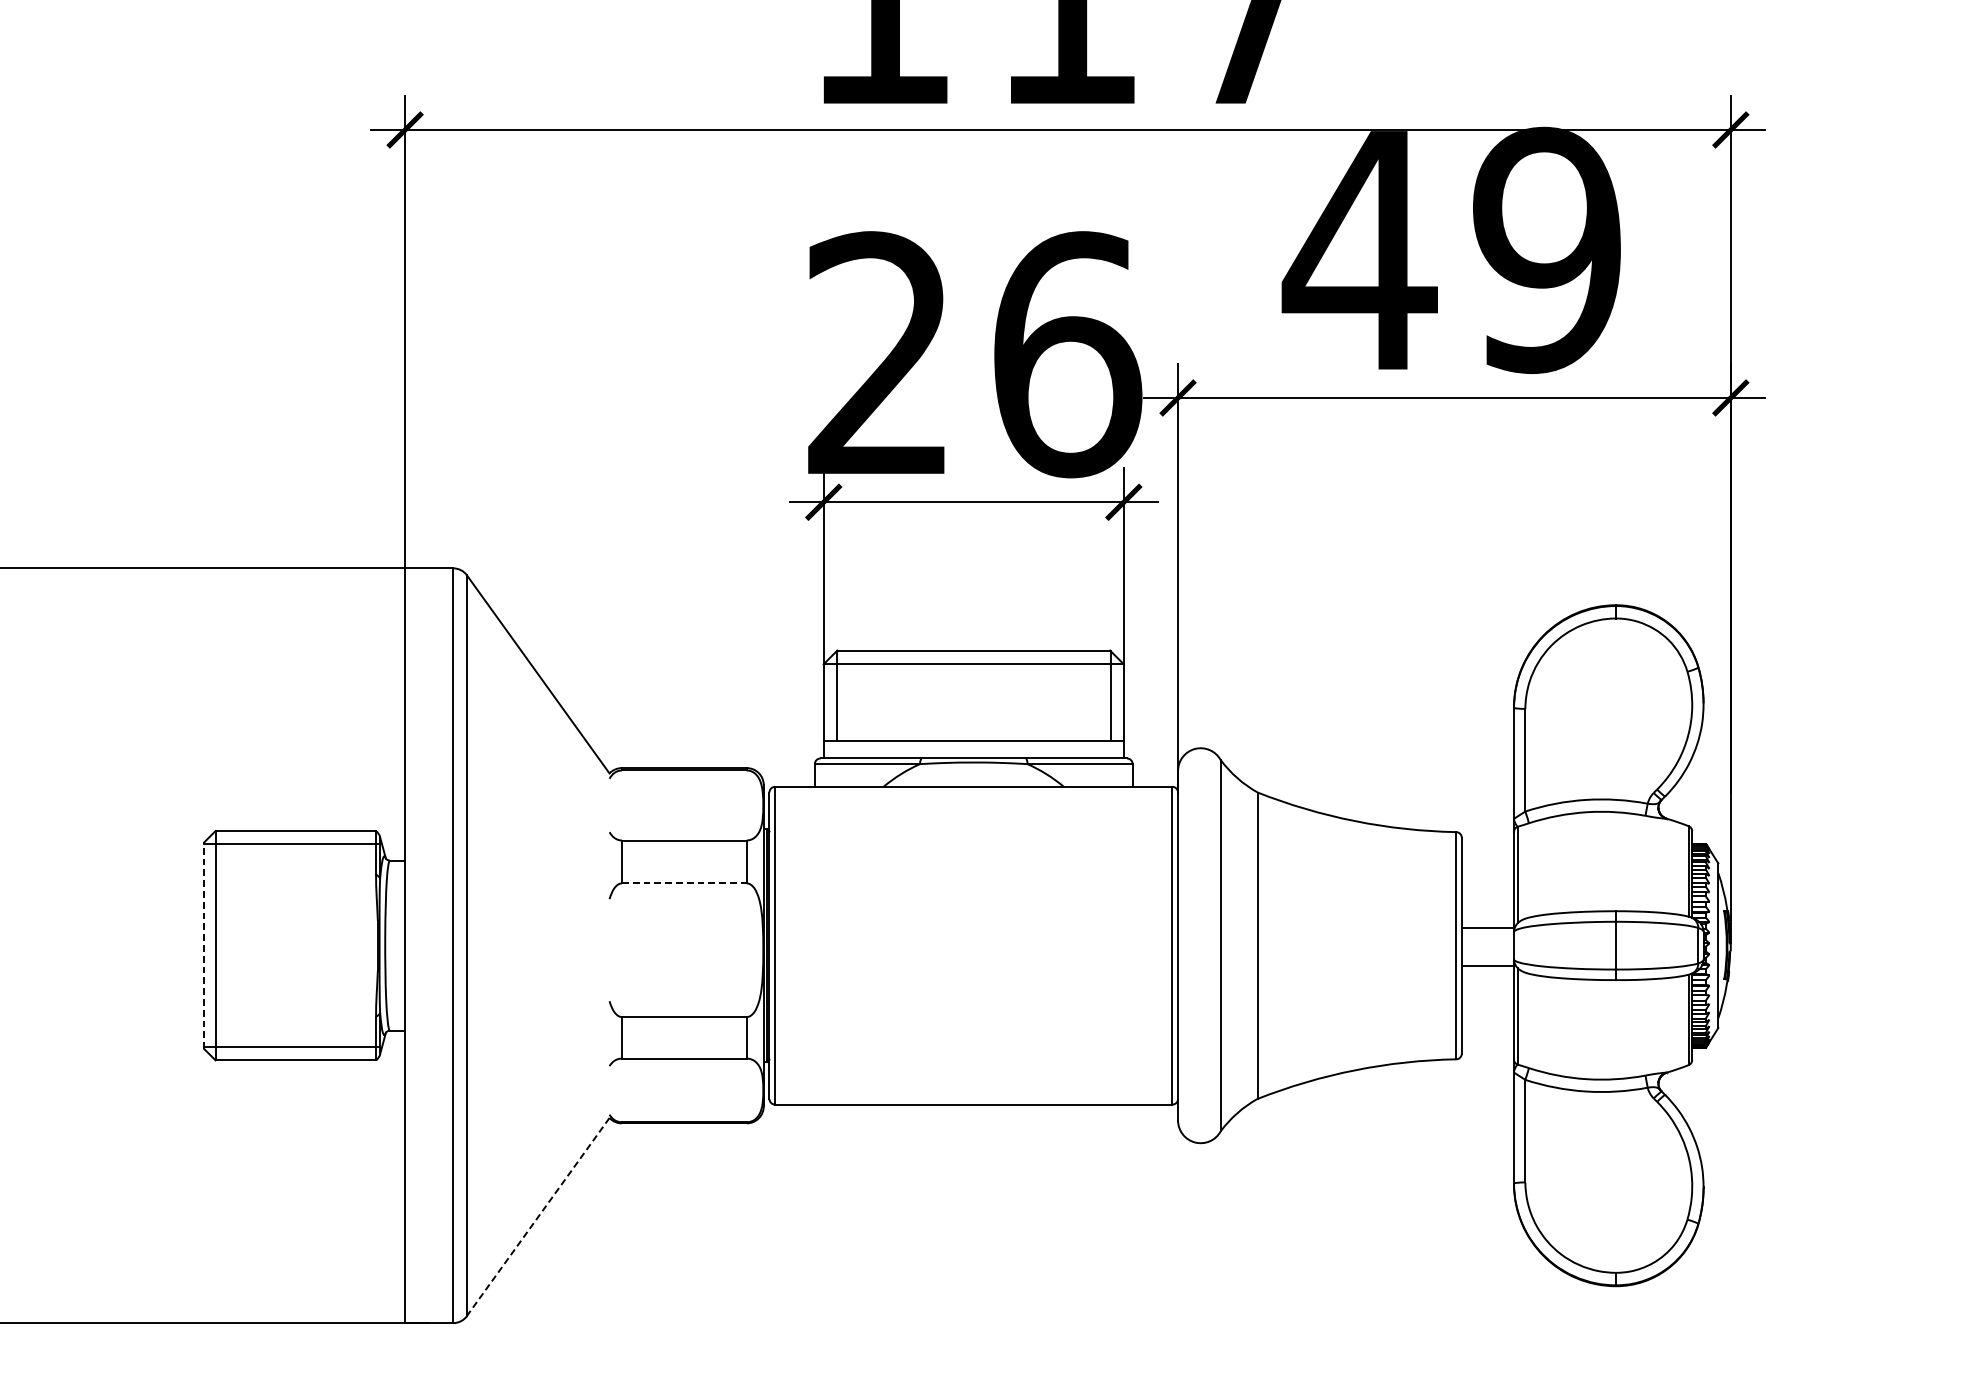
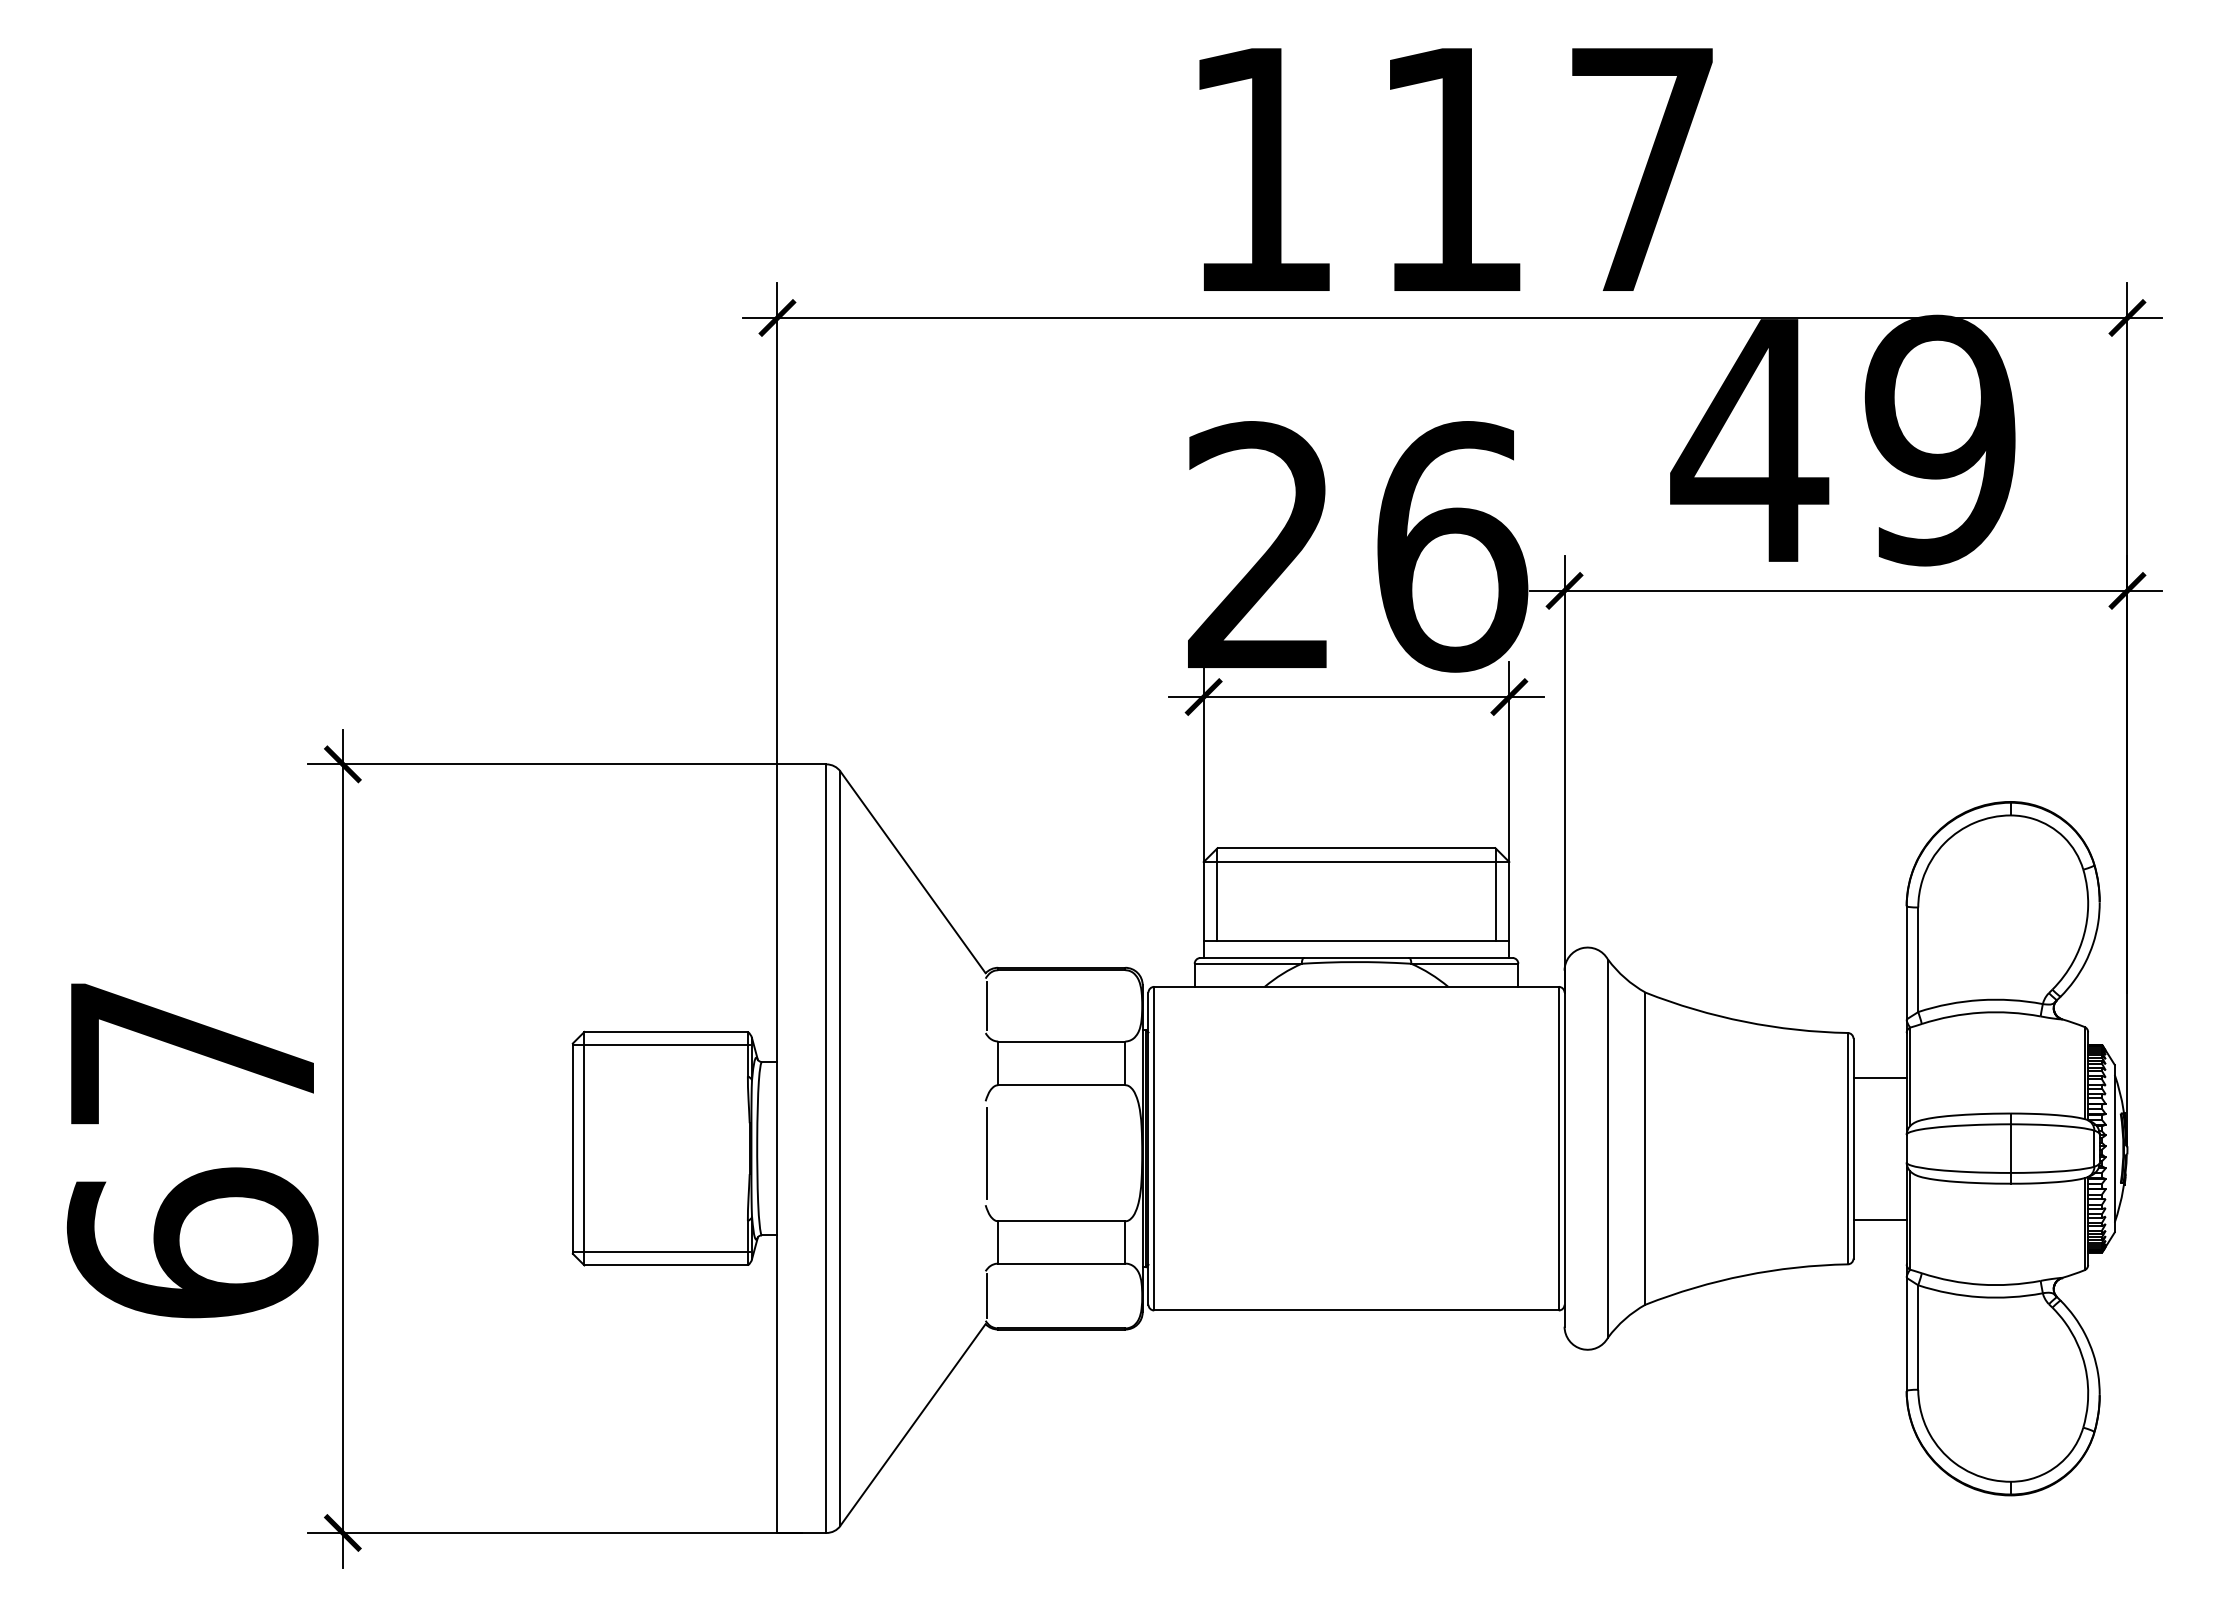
line: (611, 805) -> (987, 1005), added
line: (684, 883) -> (1061, 1085), dashed -> solid
line: (1487, 927) -> (1879, 1219), moved
line: (203, 945) -> (572, 1148), dashed -> solid
line: (611, 949) -> (987, 1152), added
line: (1487, 966) -> (1879, 1077), moved
line: (611, 1089) -> (987, 1295), added
line: (537, 1217) -> (912, 1425), dashed -> solid

